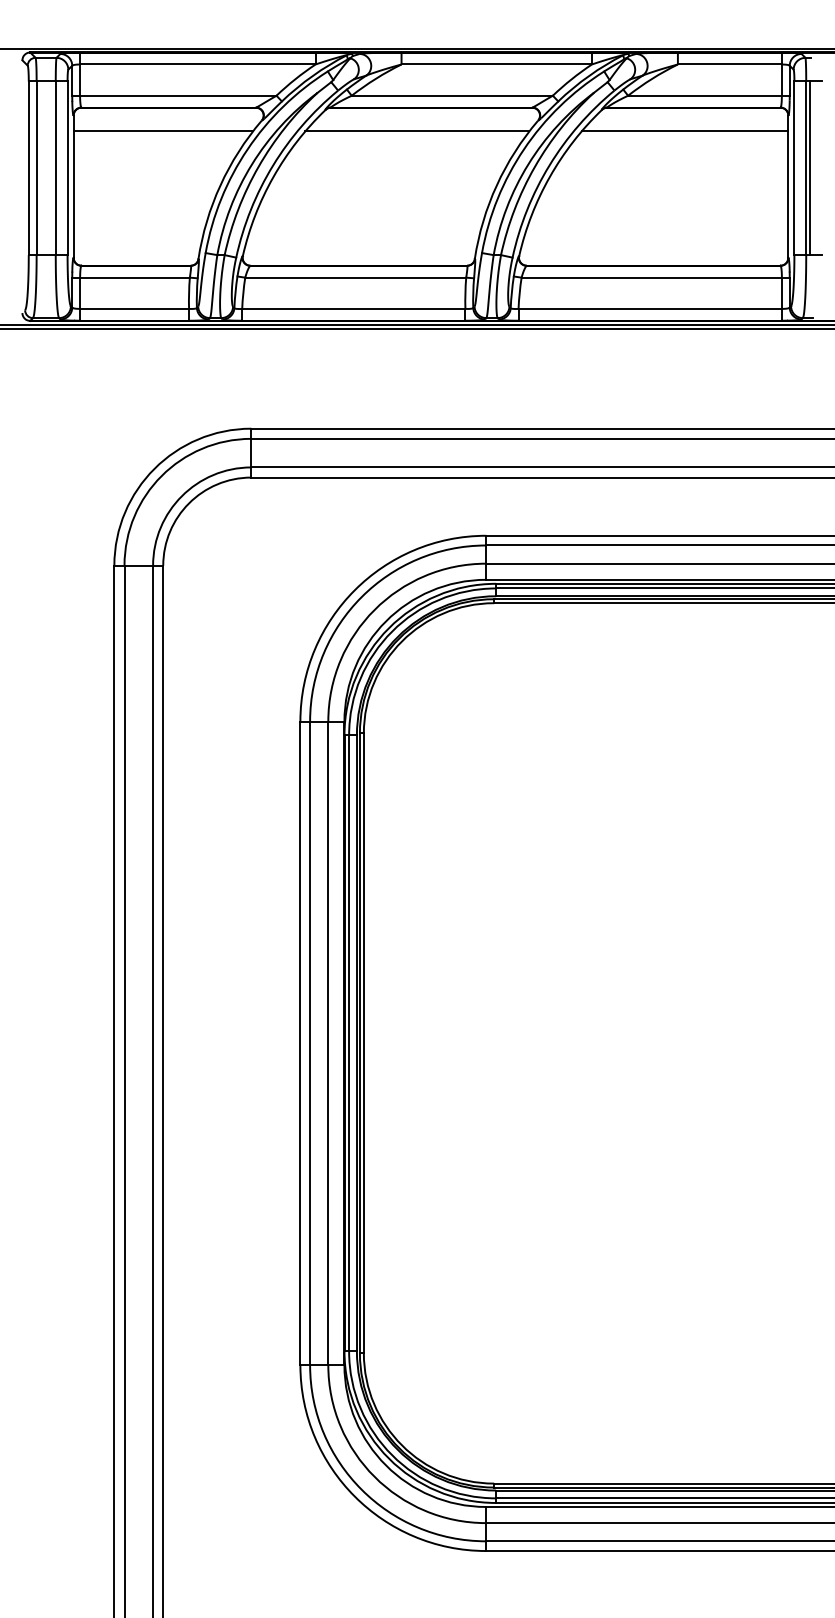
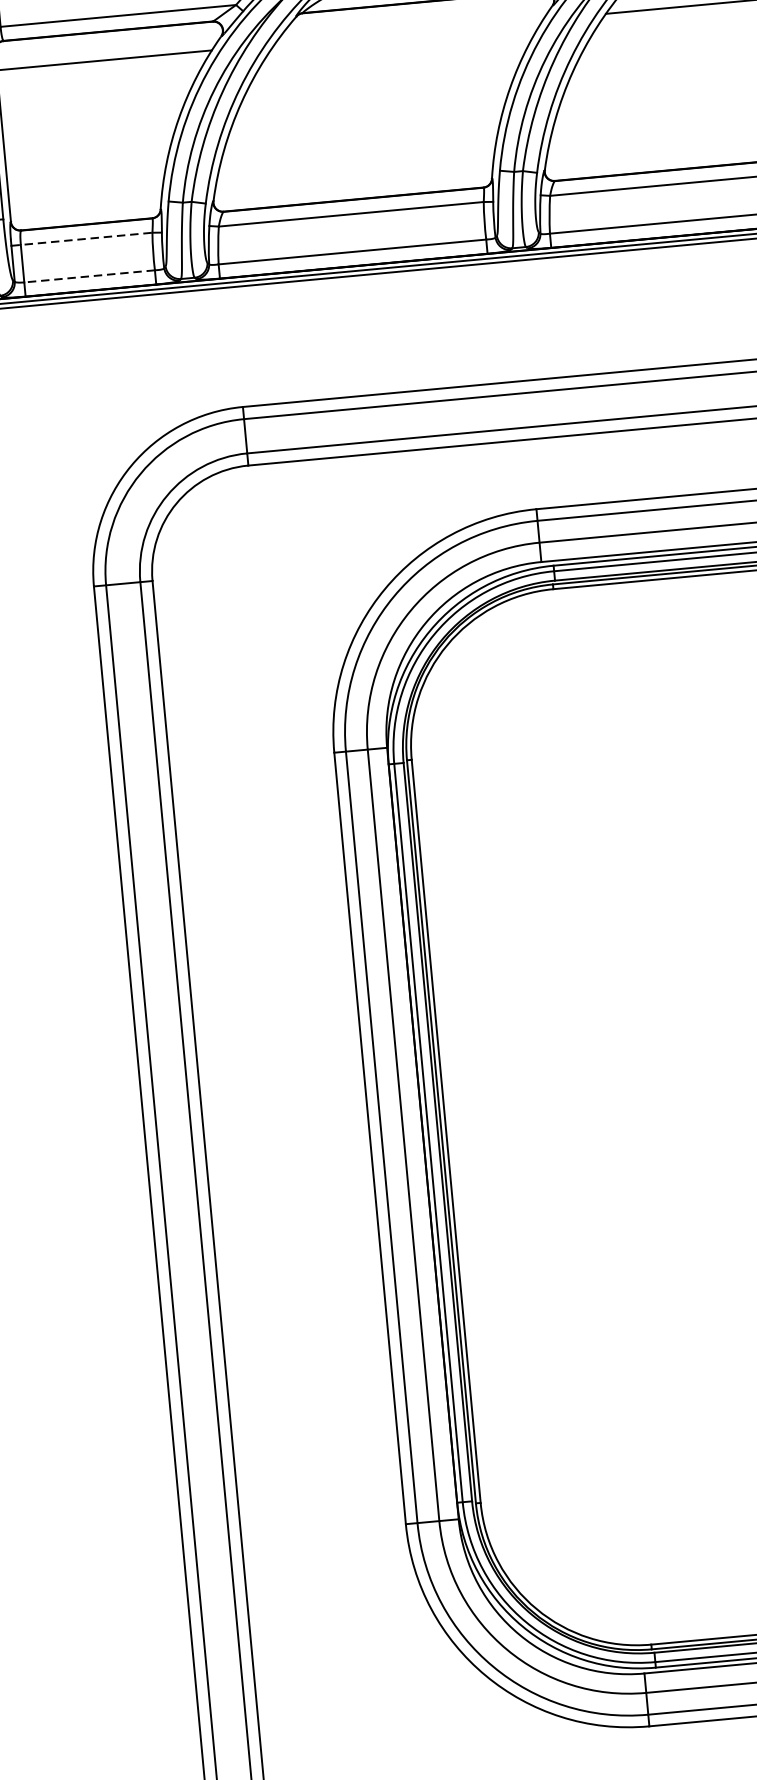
line: (417, 131) -> (409, 32), removed
line: (131, 277) -> (82, 239), solid -> dashed
line: (134, 308) -> (89, 275), solid -> dashed

